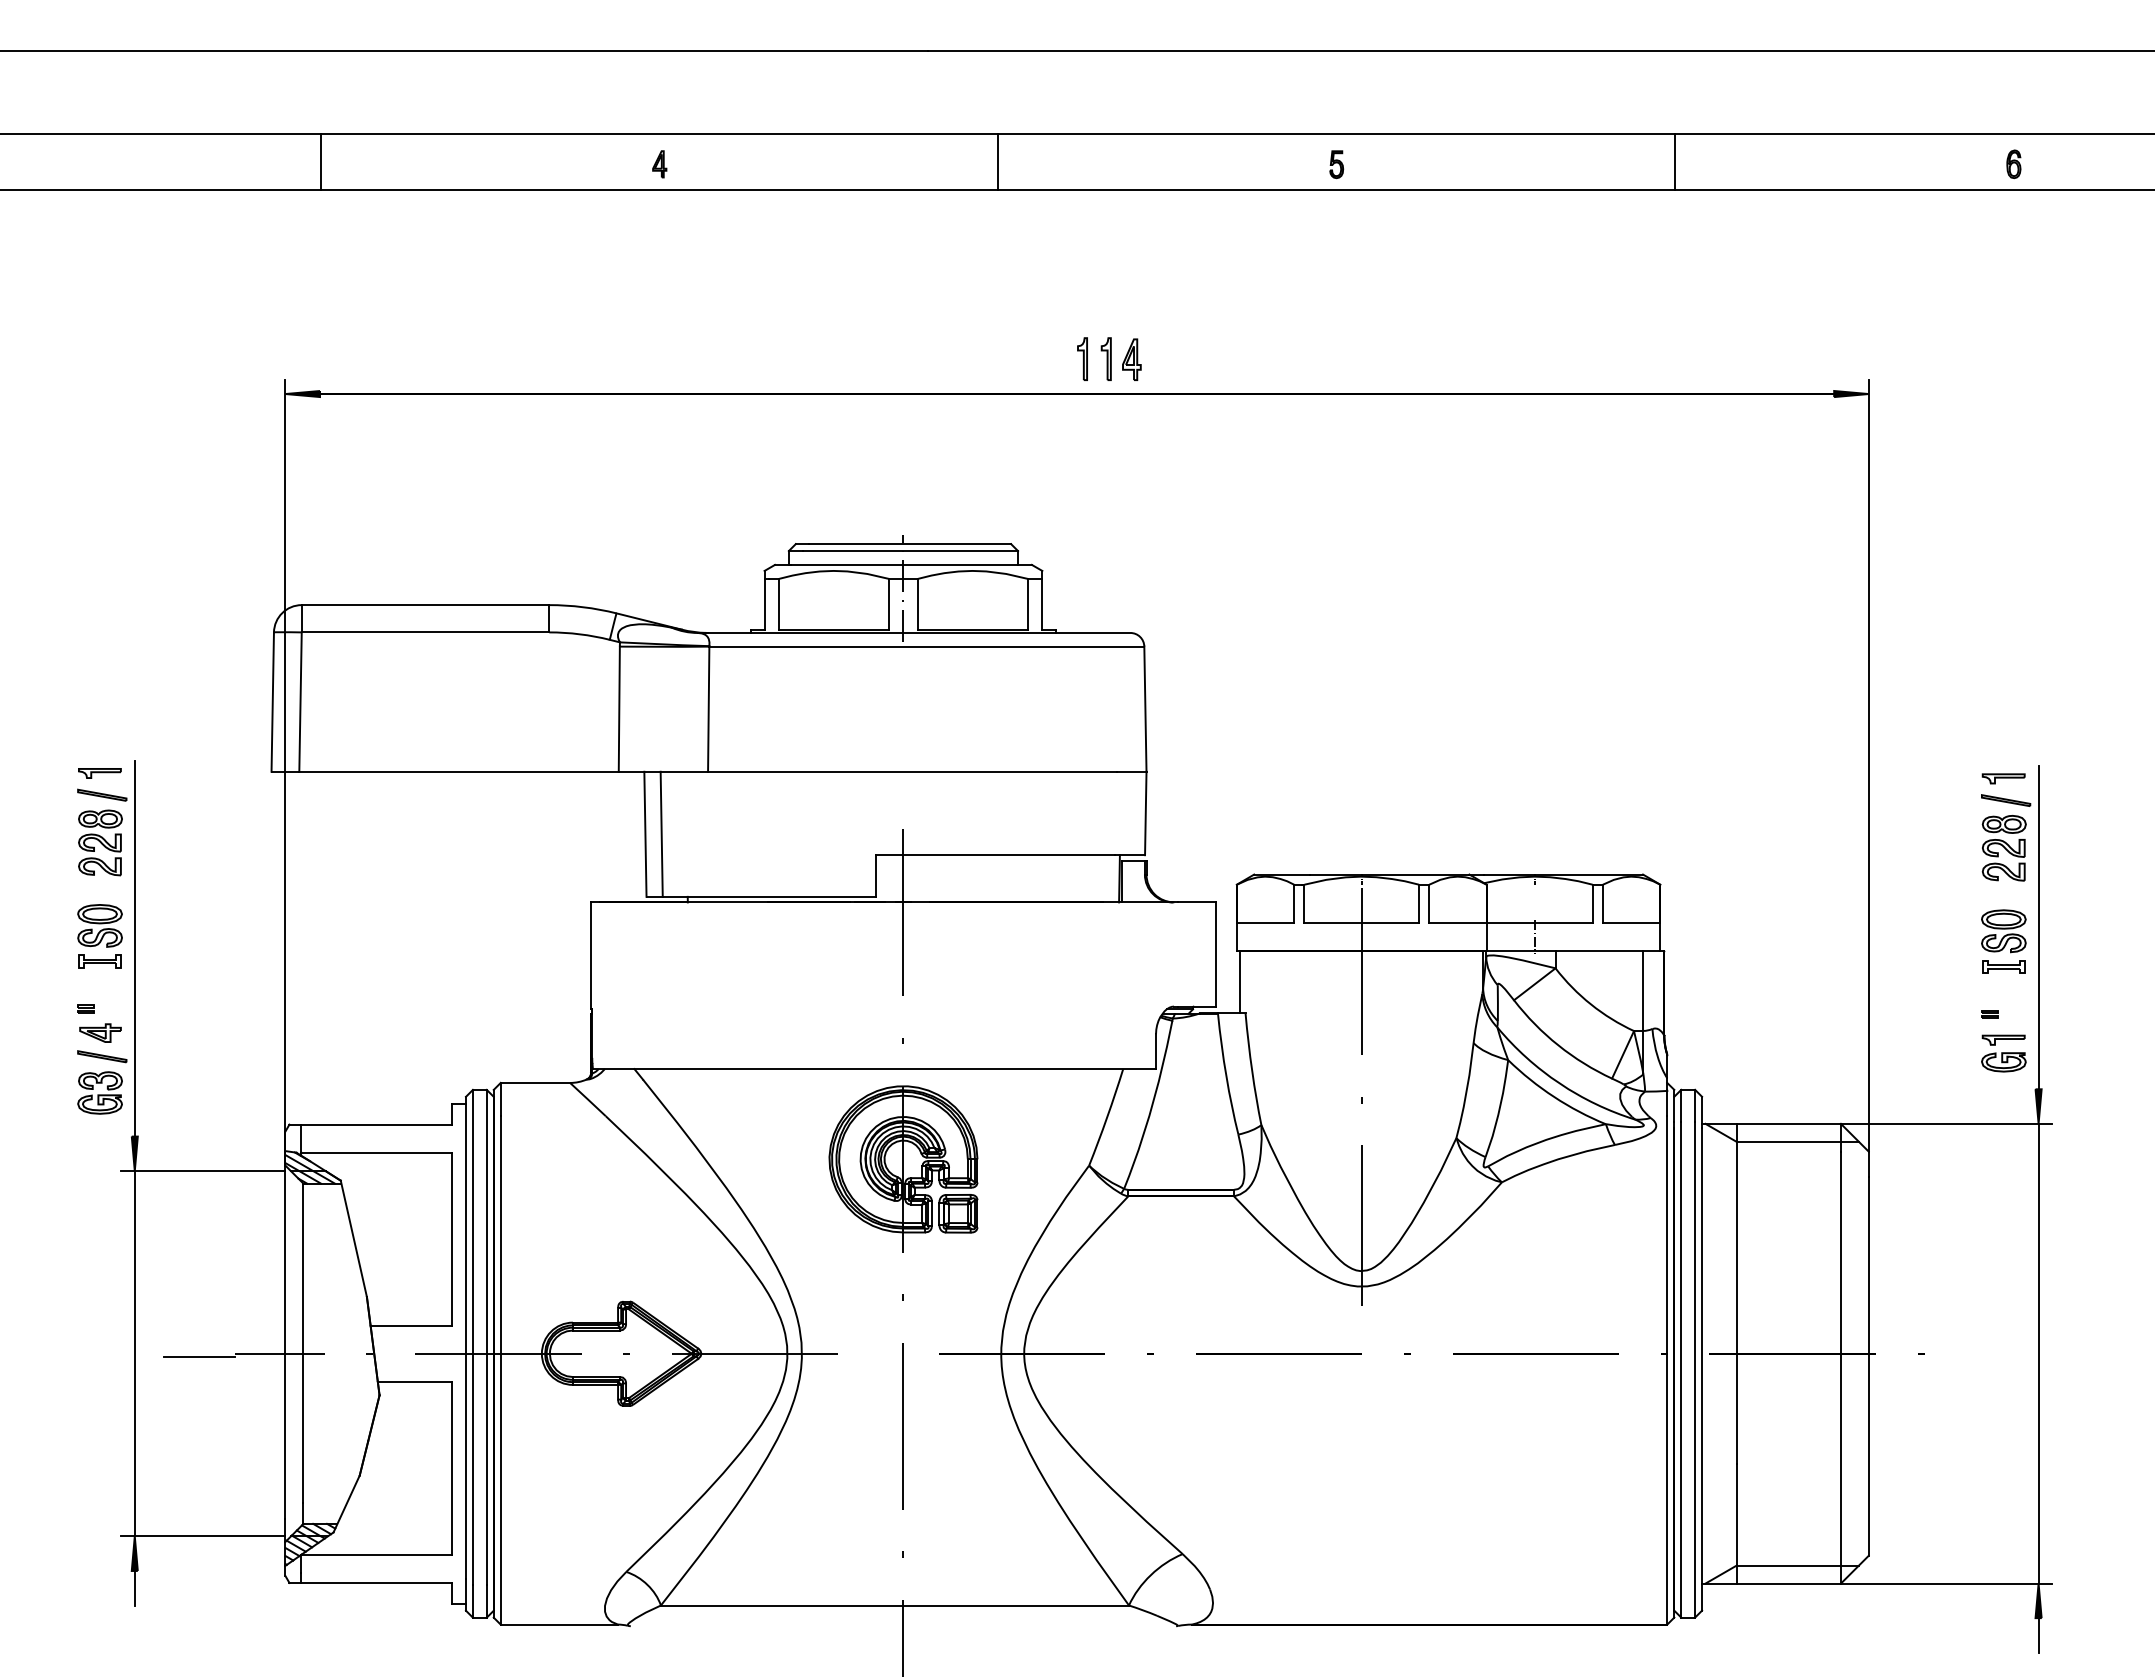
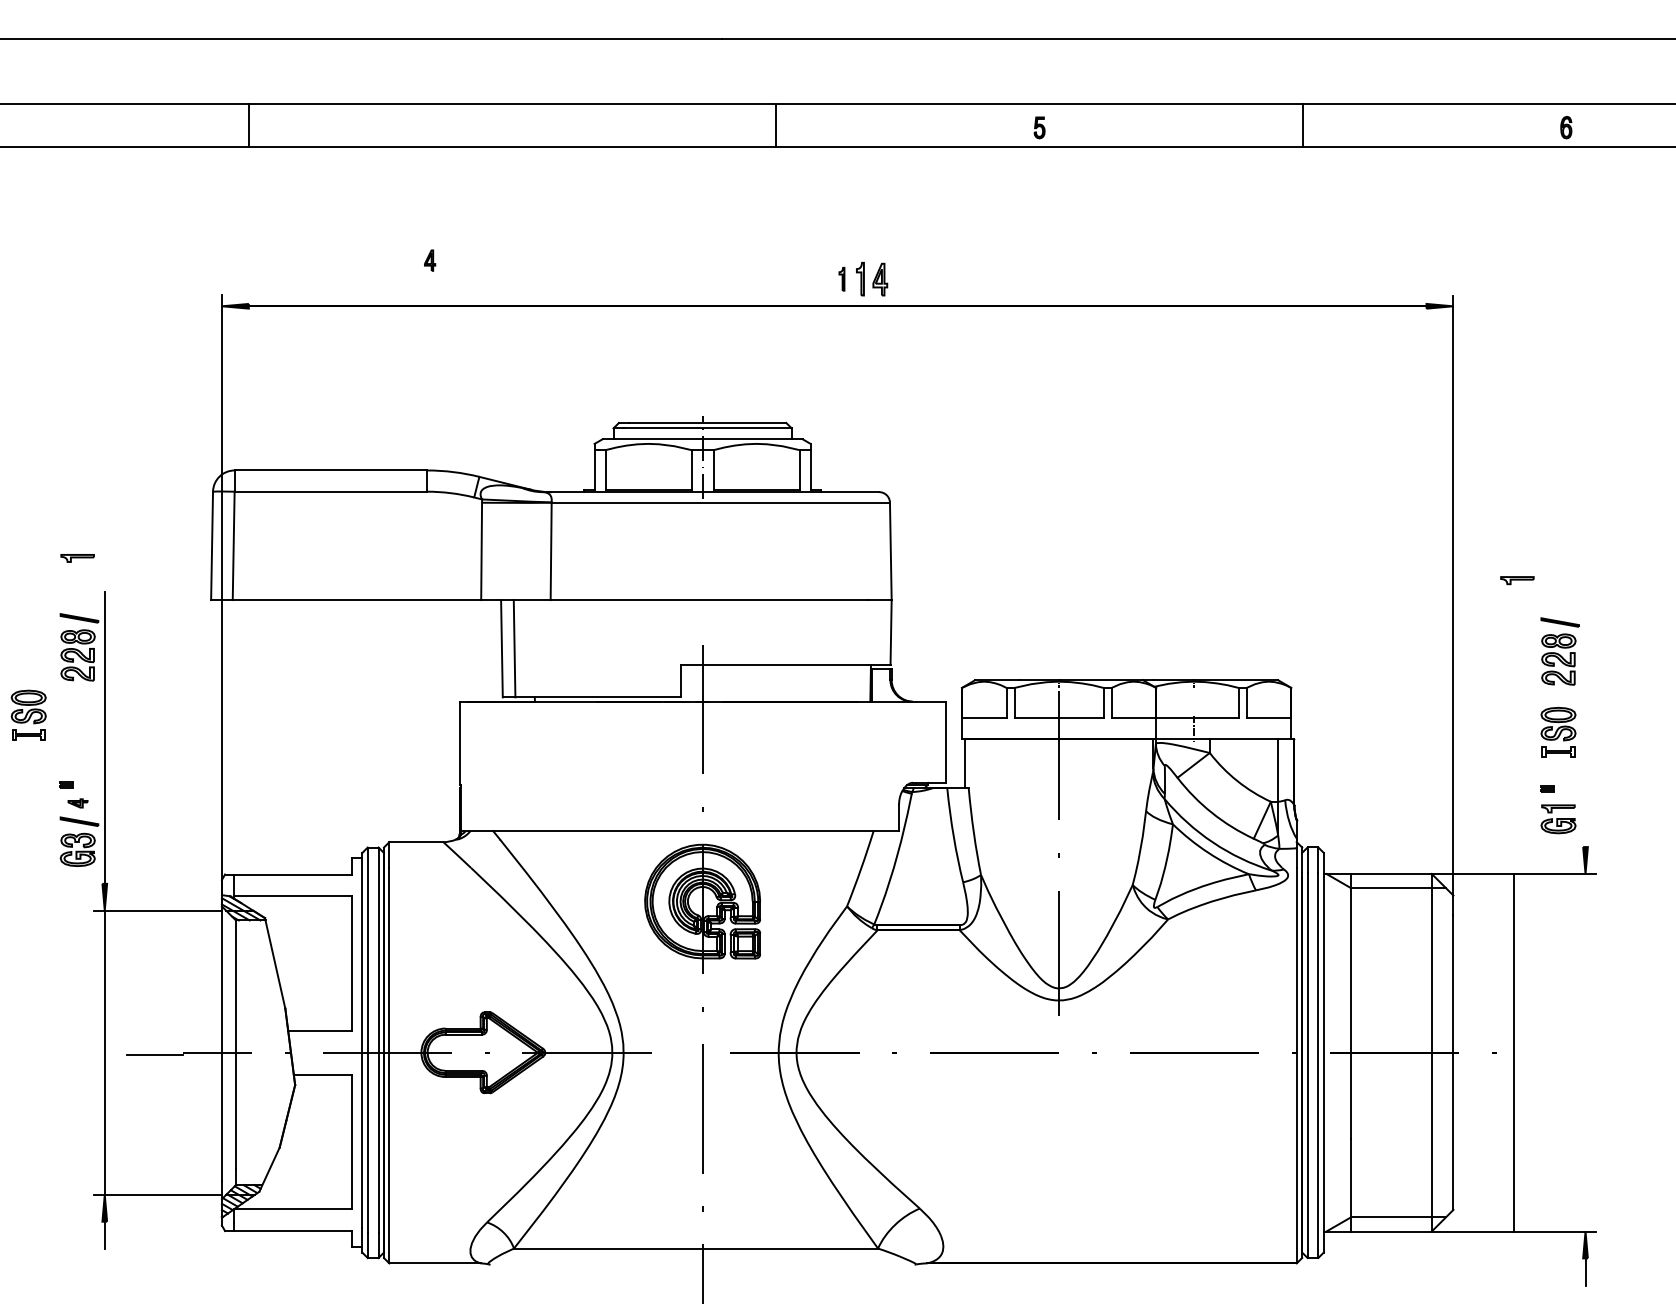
part: (660, 164) -> (430, 260), moved
part: (1081, 359) -> (841, 279), size x0.7
part: (99, 773) -> (77, 558), moved
part: (2003, 778) -> (1517, 580), moved
line: (2038, 927) -> (1585, 721), removed
part: (99, 935) -> (28, 714), moved
part: (99, 1033) -> (77, 803), size x0.6
line: (2038, 1353) -> (1513, 1052), moved

